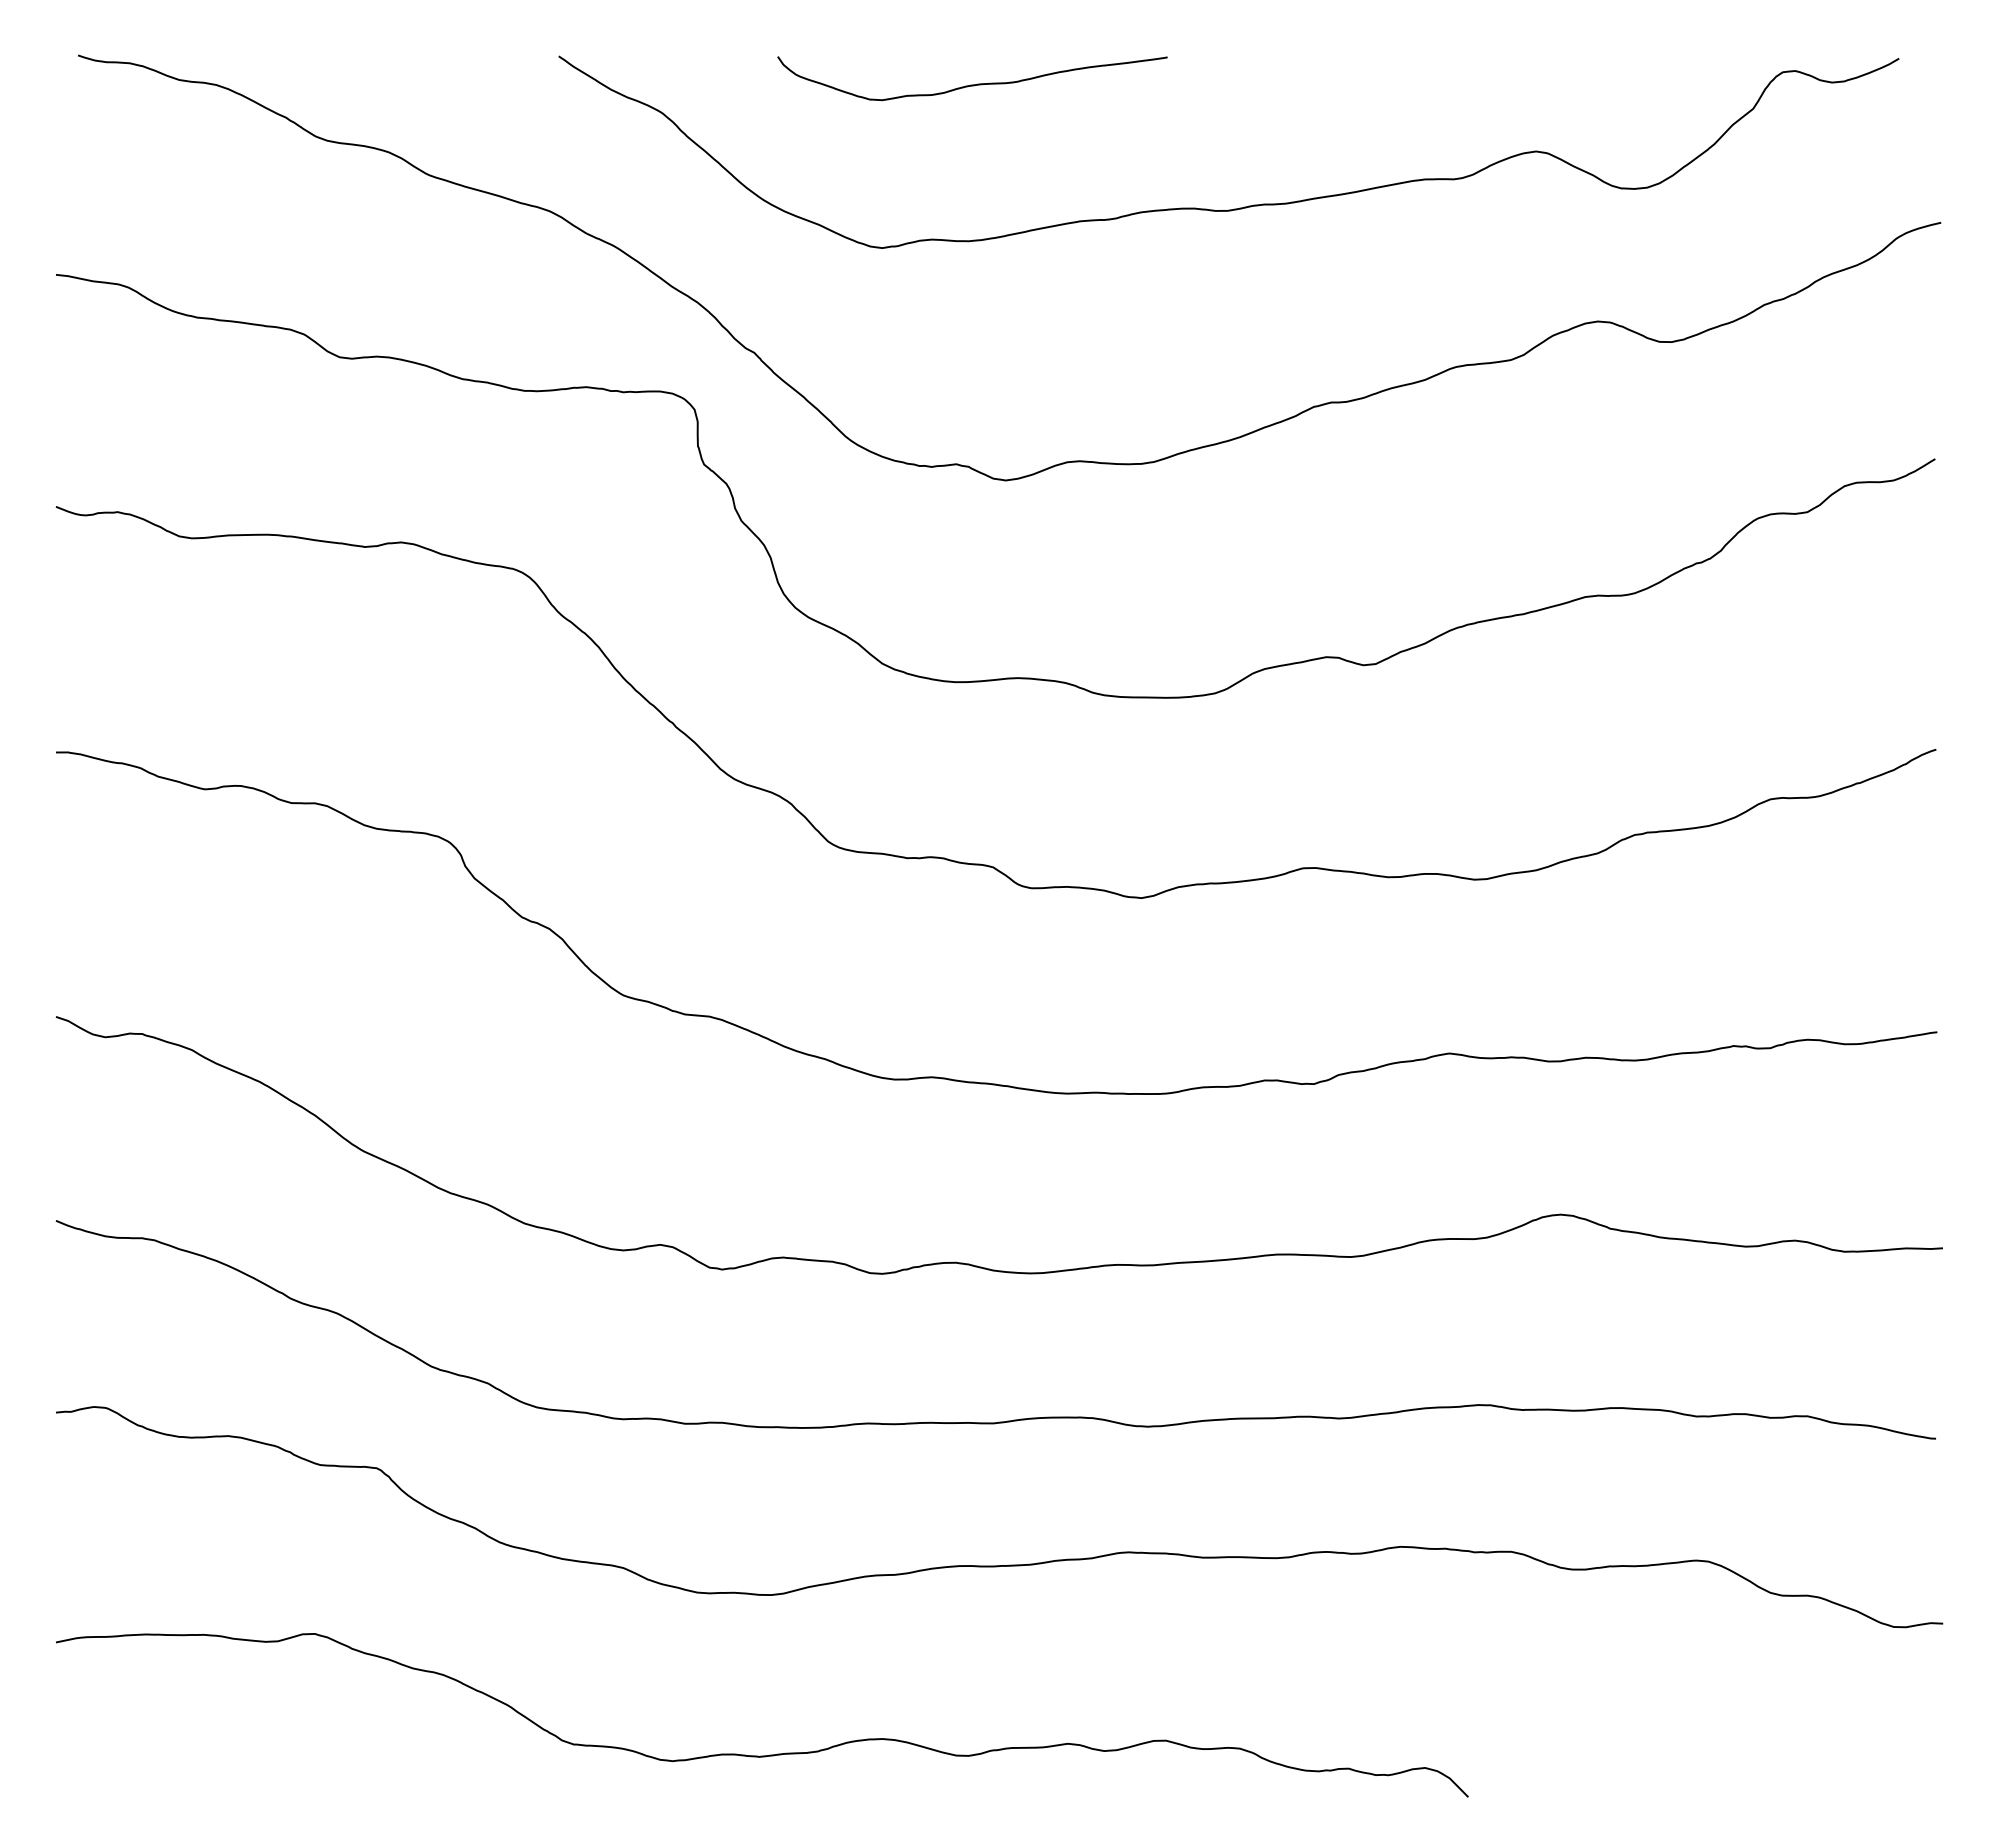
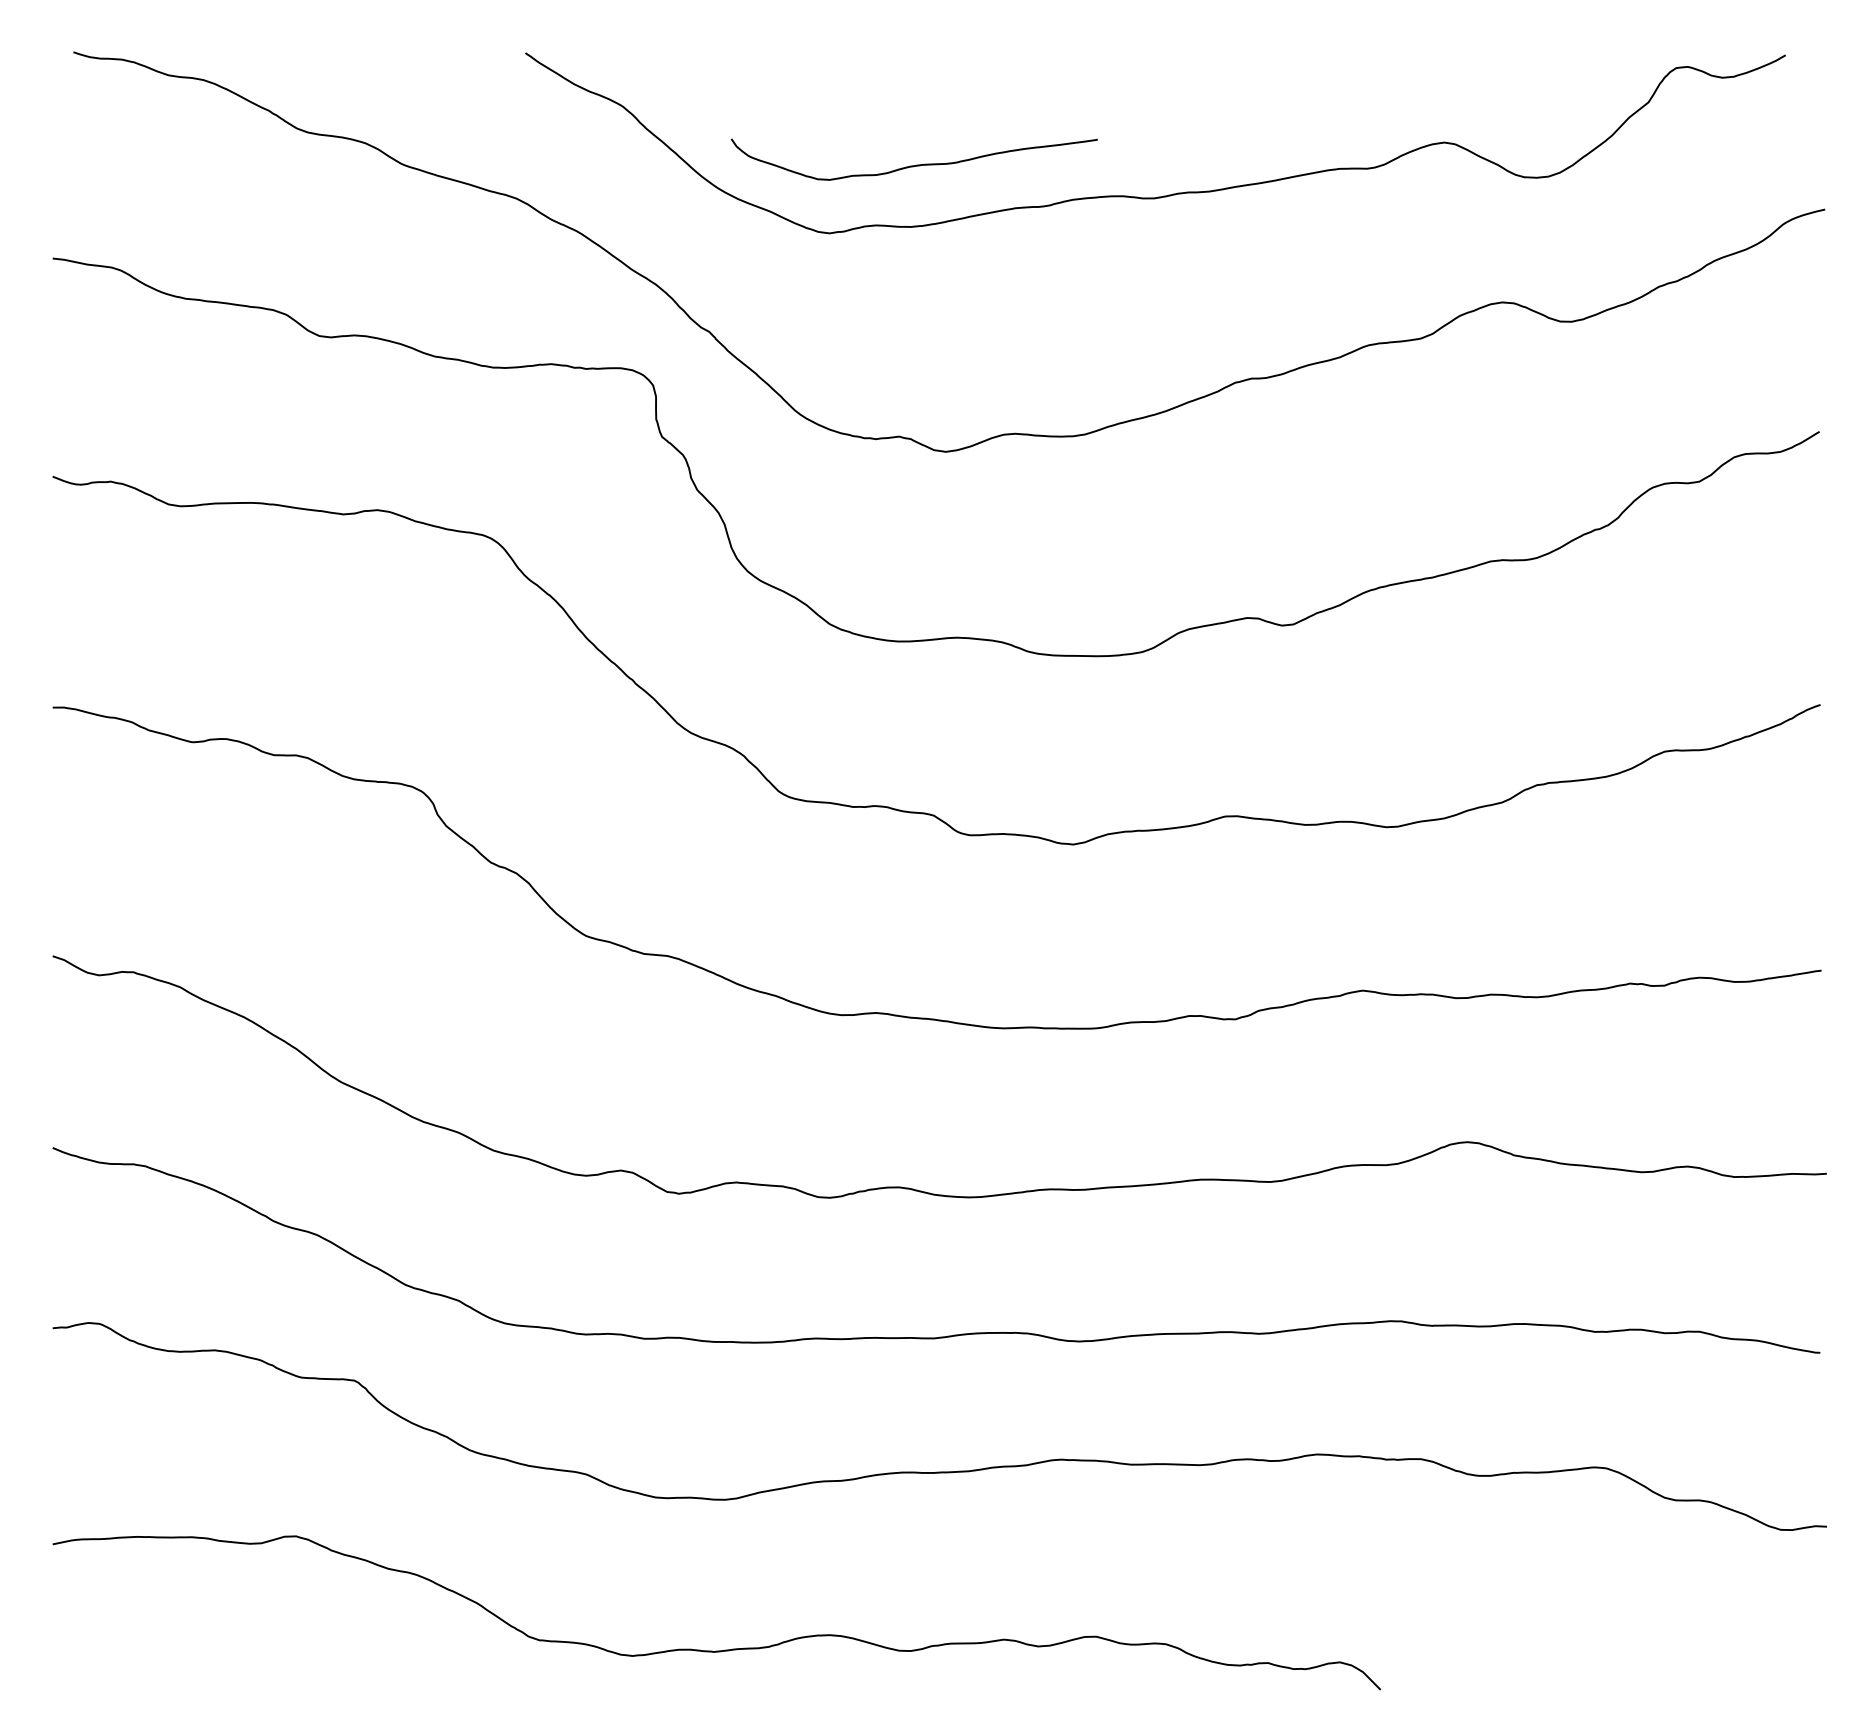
curve: (972, 84) -> (914, 165), moved

